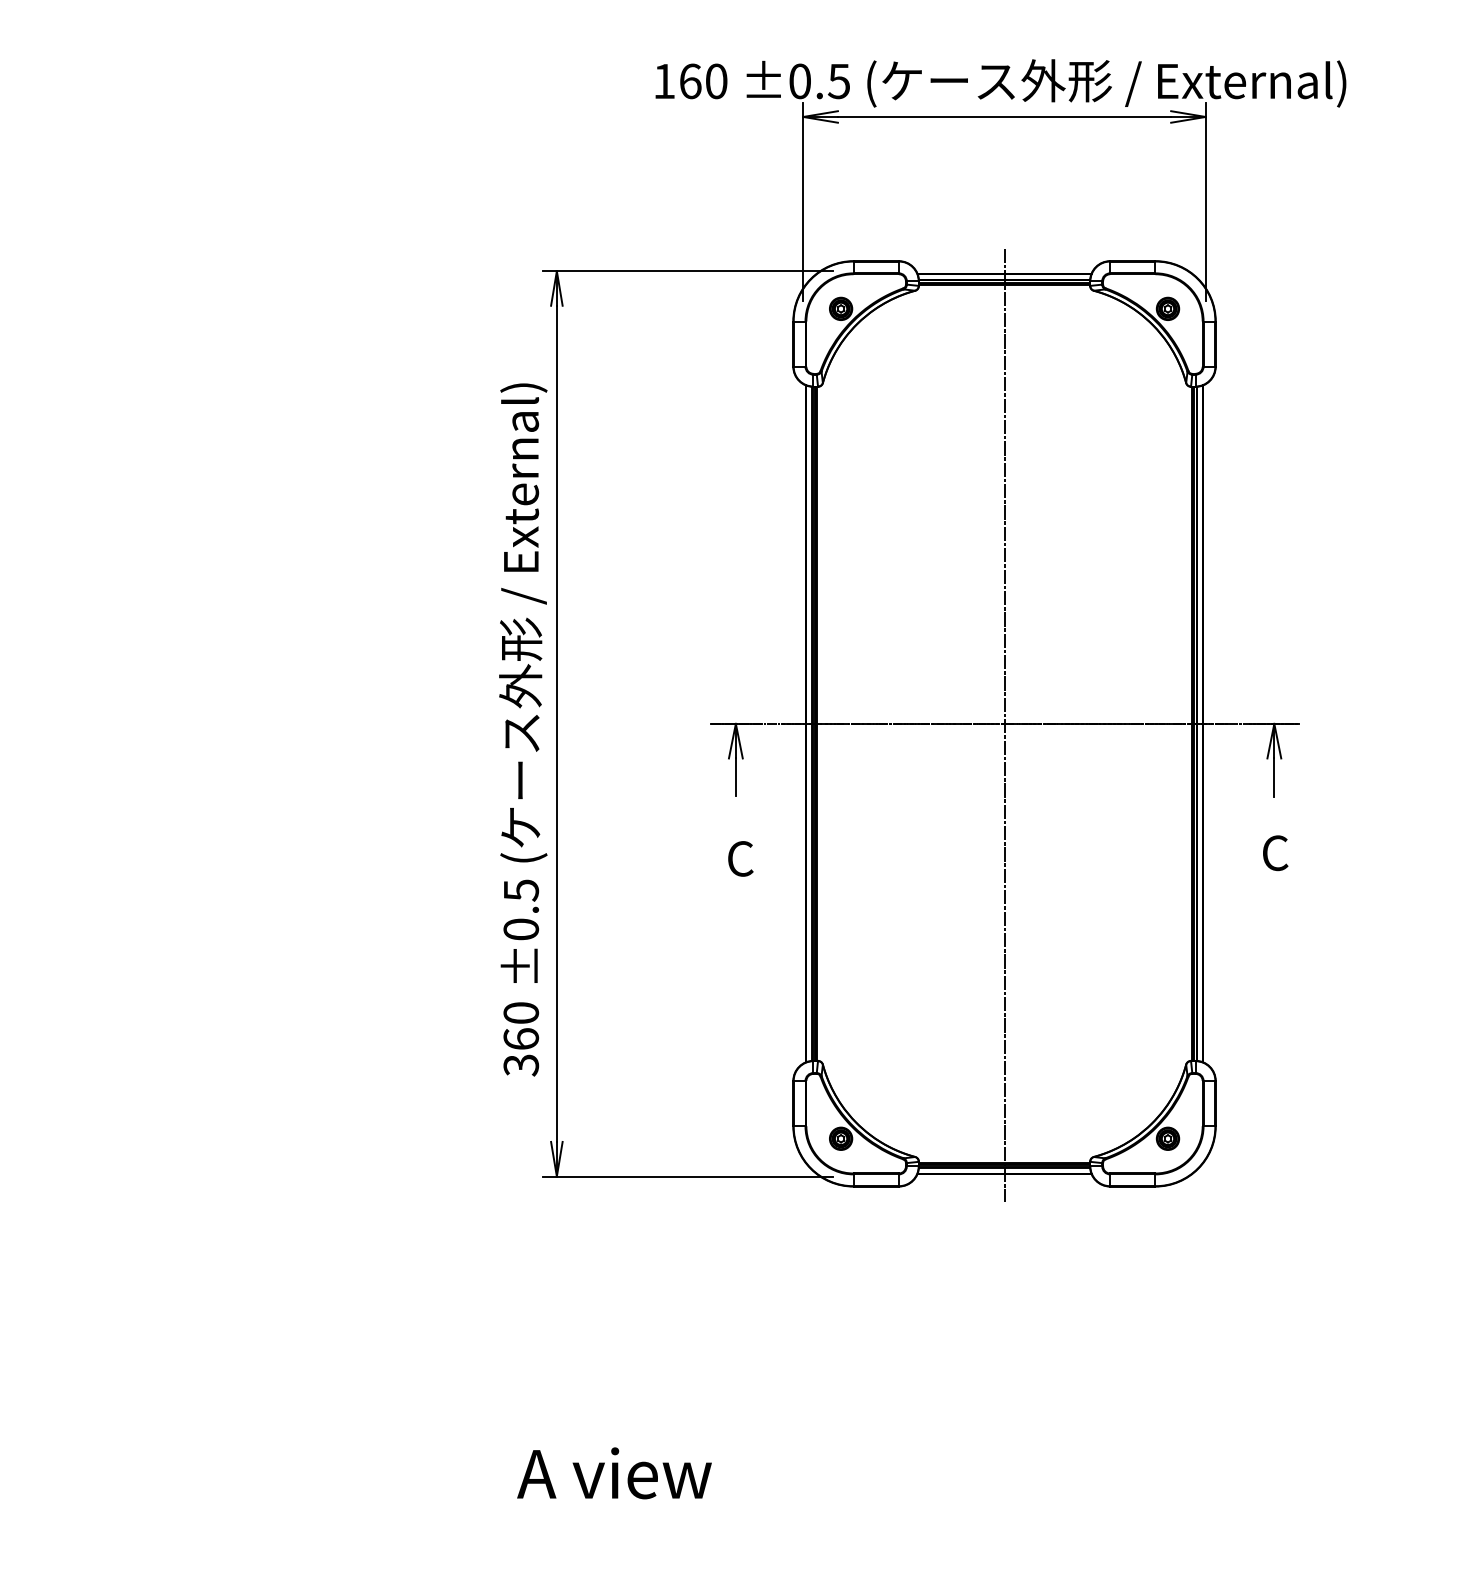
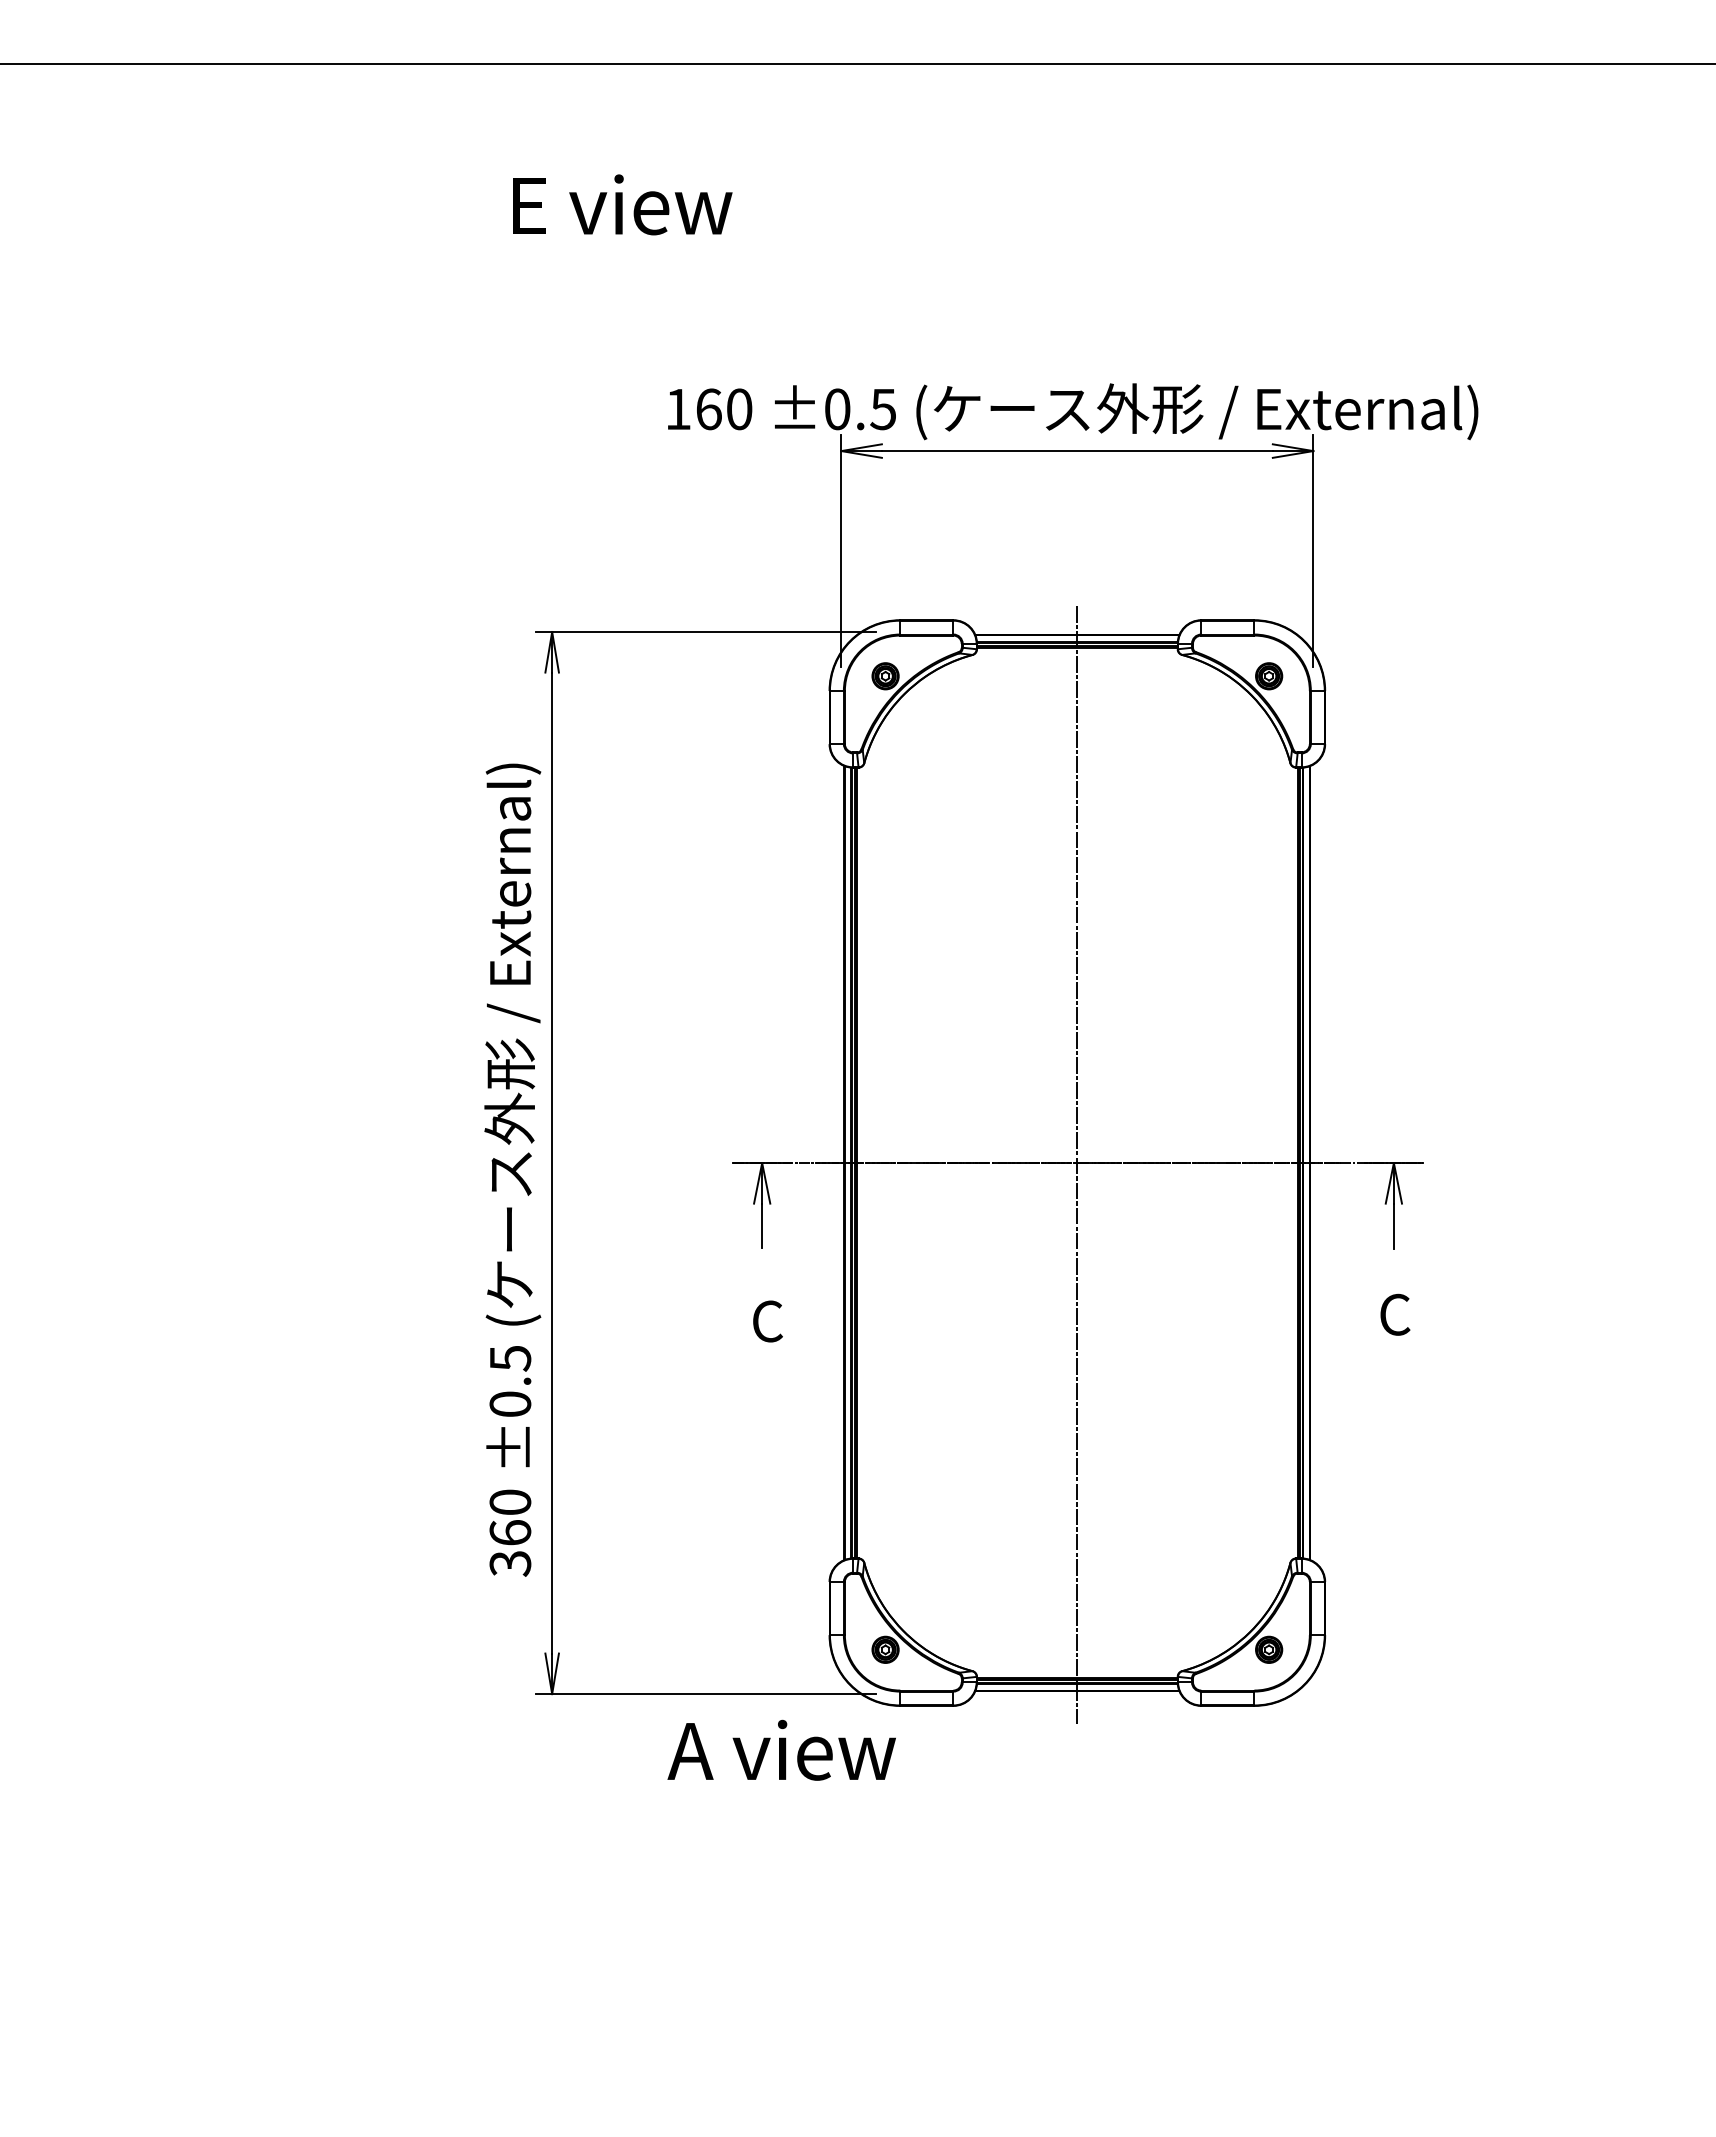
text: (614, 1472) -> (781, 1749), moved

